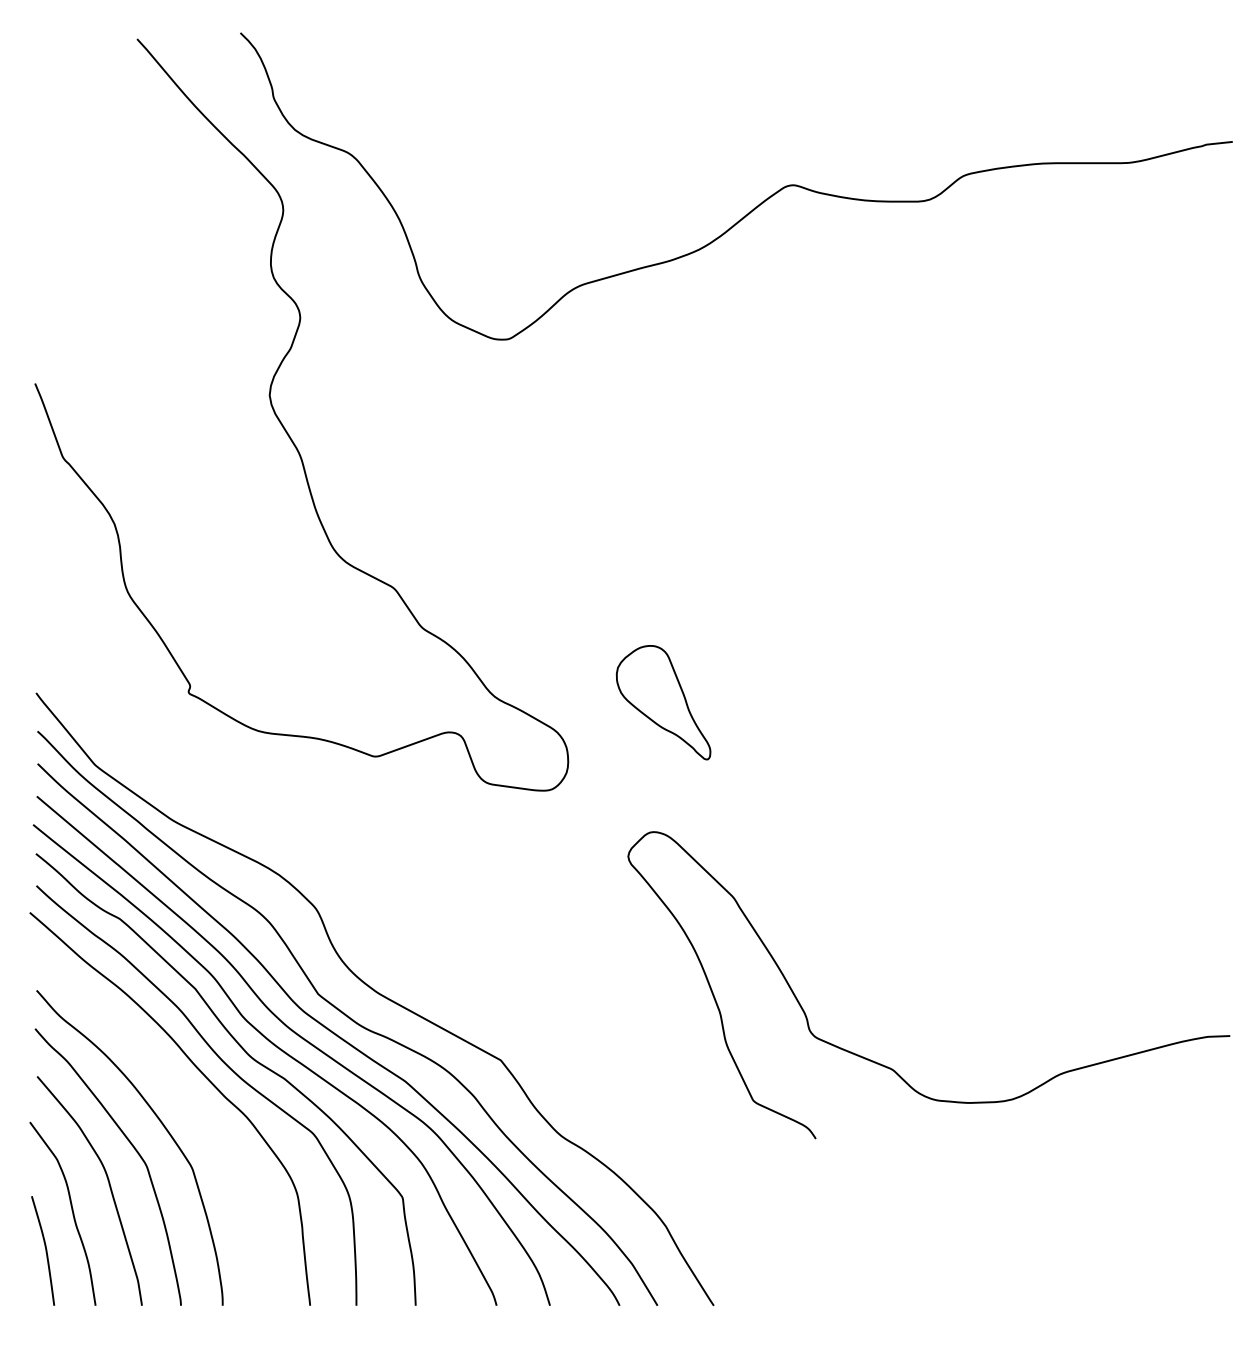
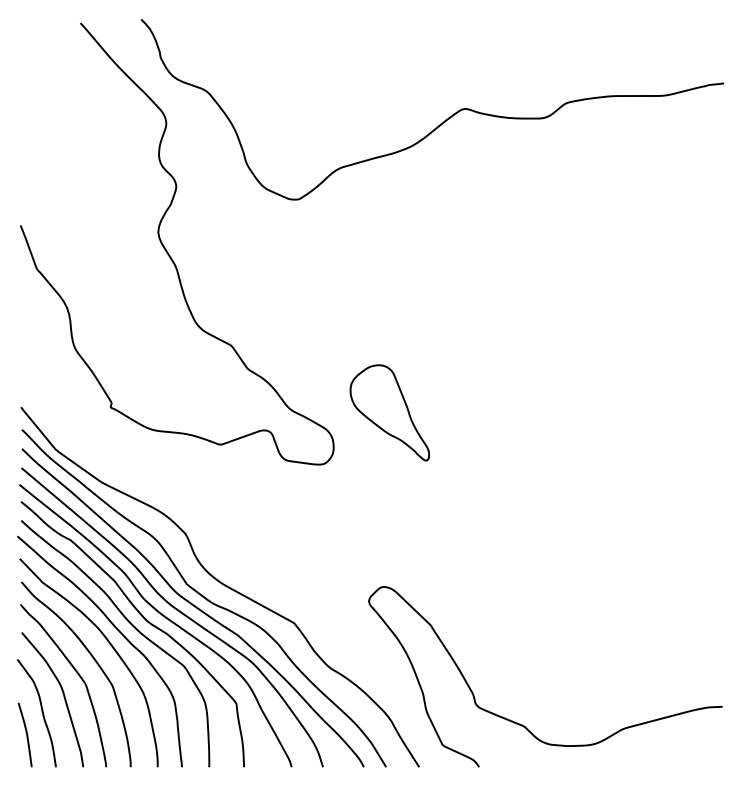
part: (663, 701) -> (389, 412), size x1.43
curve: (889, 1066) -> (522, 724), moved
curve: (190, 1101) -> (111, 647), added

